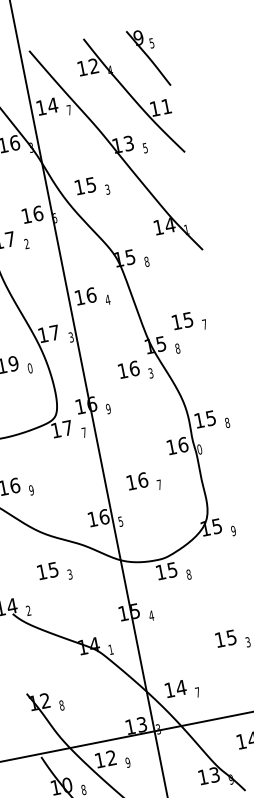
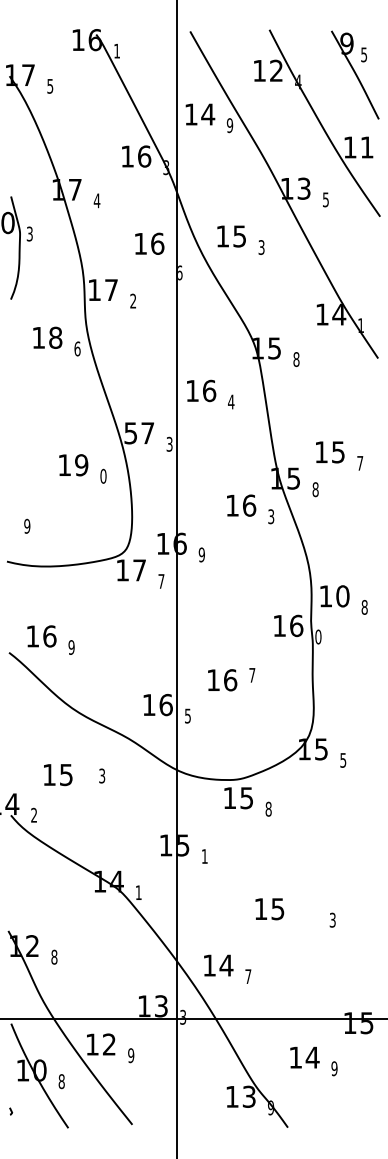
text: (69, 110) -> (229, 125), 7 -> 9
text: (32, 214) -> (149, 243), moved
text: (42, 335) -> (130, 433), 17 -> 57
text: (210, 418) -> (342, 596), 15 -> 10
text: (137, 481) -> (222, 680), moved
text: (233, 530) -> (343, 760), 9 -> 5
text: (48, 571) -> (58, 775), moved
text: (151, 615) -> (204, 856), 4 -> 1
text: (225, 638) -> (269, 909), moved

